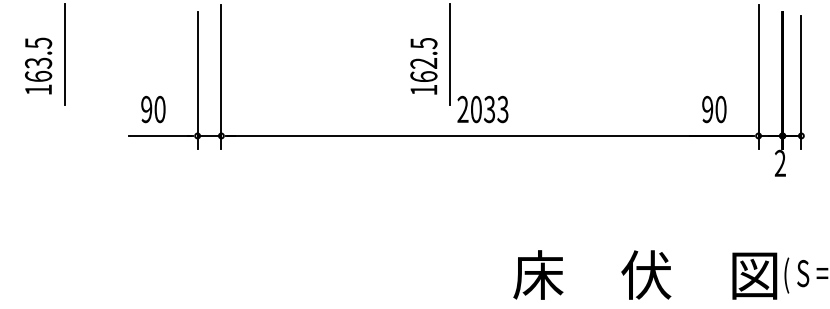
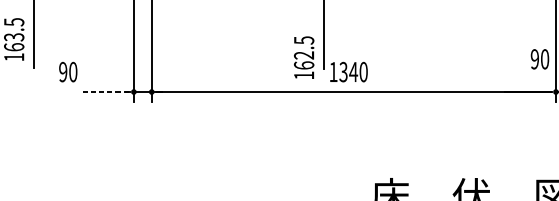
text: (423, 66) -> (303, 57), moved
text: (153, 109) -> (68, 72), moved
text: (482, 109) -> (348, 72), 2033 -> 1340
text: (714, 109) -> (540, 59), moved
line: (160, 135) -> (105, 91), solid -> dashed

